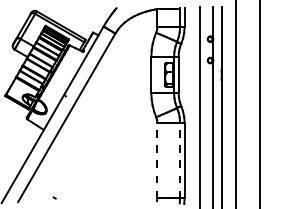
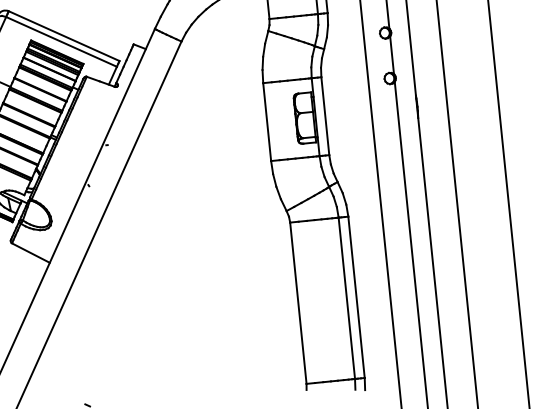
line: (157, 160) -> (298, 303), dashed -> solid
line: (180, 160) -> (347, 298), dashed -> solid

